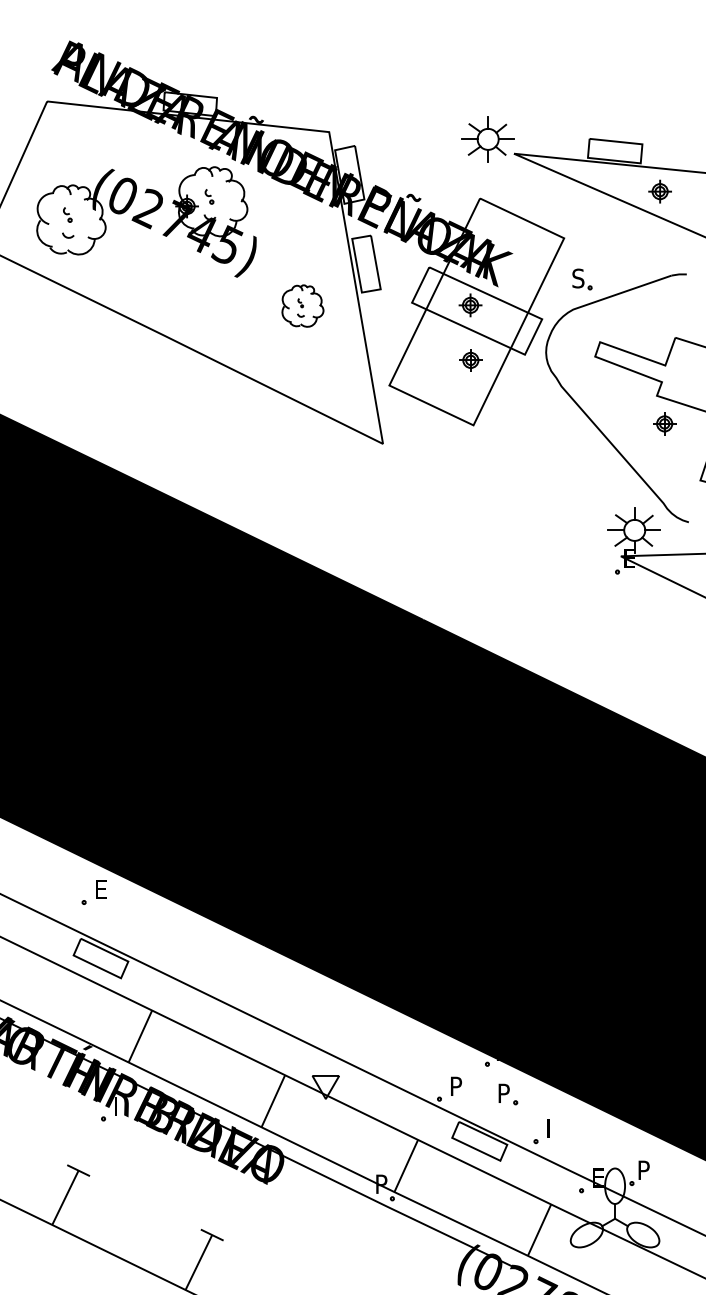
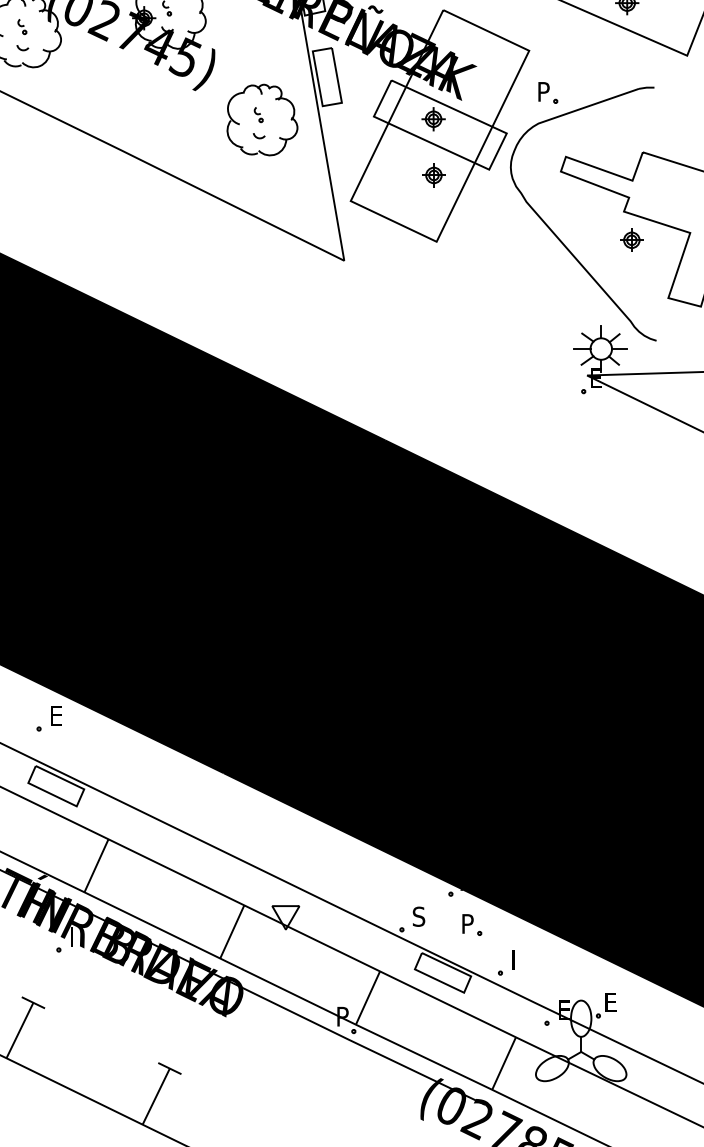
text: (578, 278) -> (543, 91), S -> P
part: (302, 305) -> (262, 119), size x1.67
text: (456, 1086) -> (419, 916), P -> S
text: (643, 1169) -> (610, 1001), P -> E

